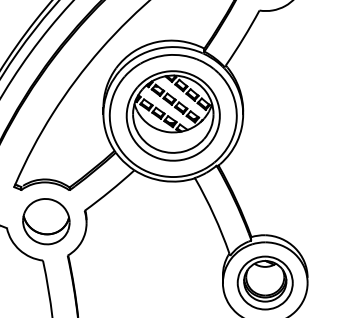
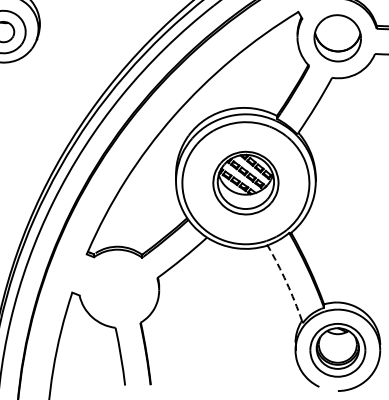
part: (172, 115) -> (245, 182), size x0.7
arc: (213, 215) -> (286, 282), solid -> dashed
part: (45, 221) -> (118, 288), removed

